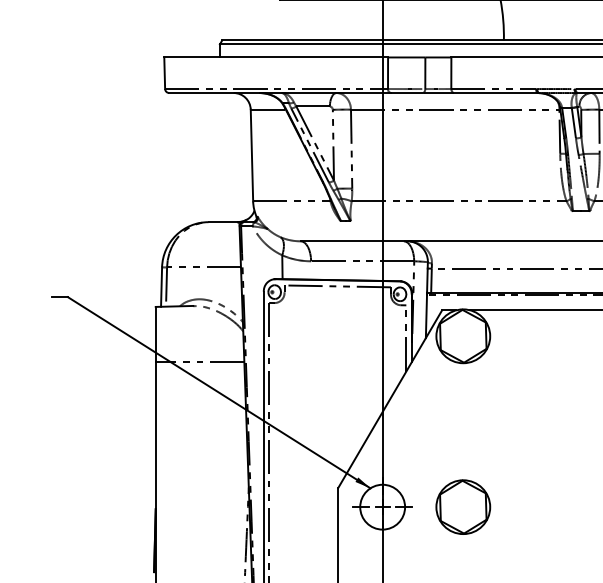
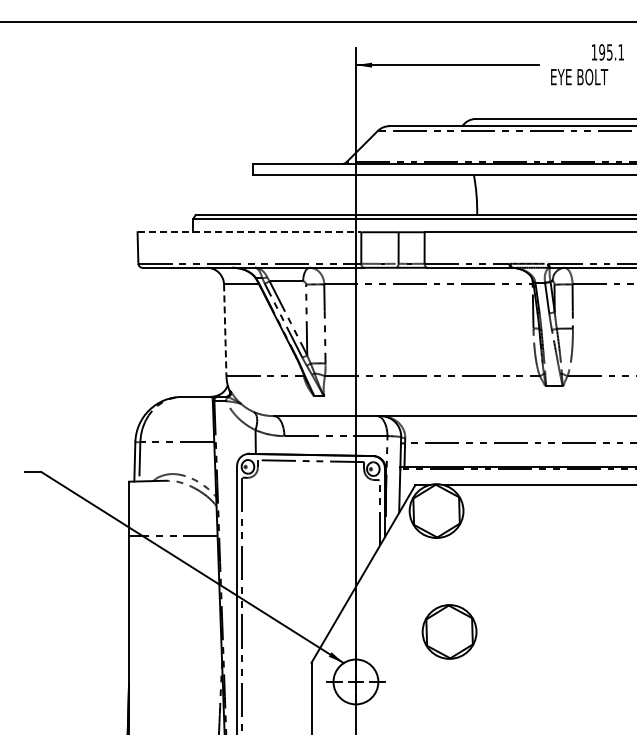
line: (276, 57) -> (249, 232), solid -> dashed
line: (252, 155) -> (225, 330), solid -> dashed
part: (463, 506) -> (449, 631), moved

